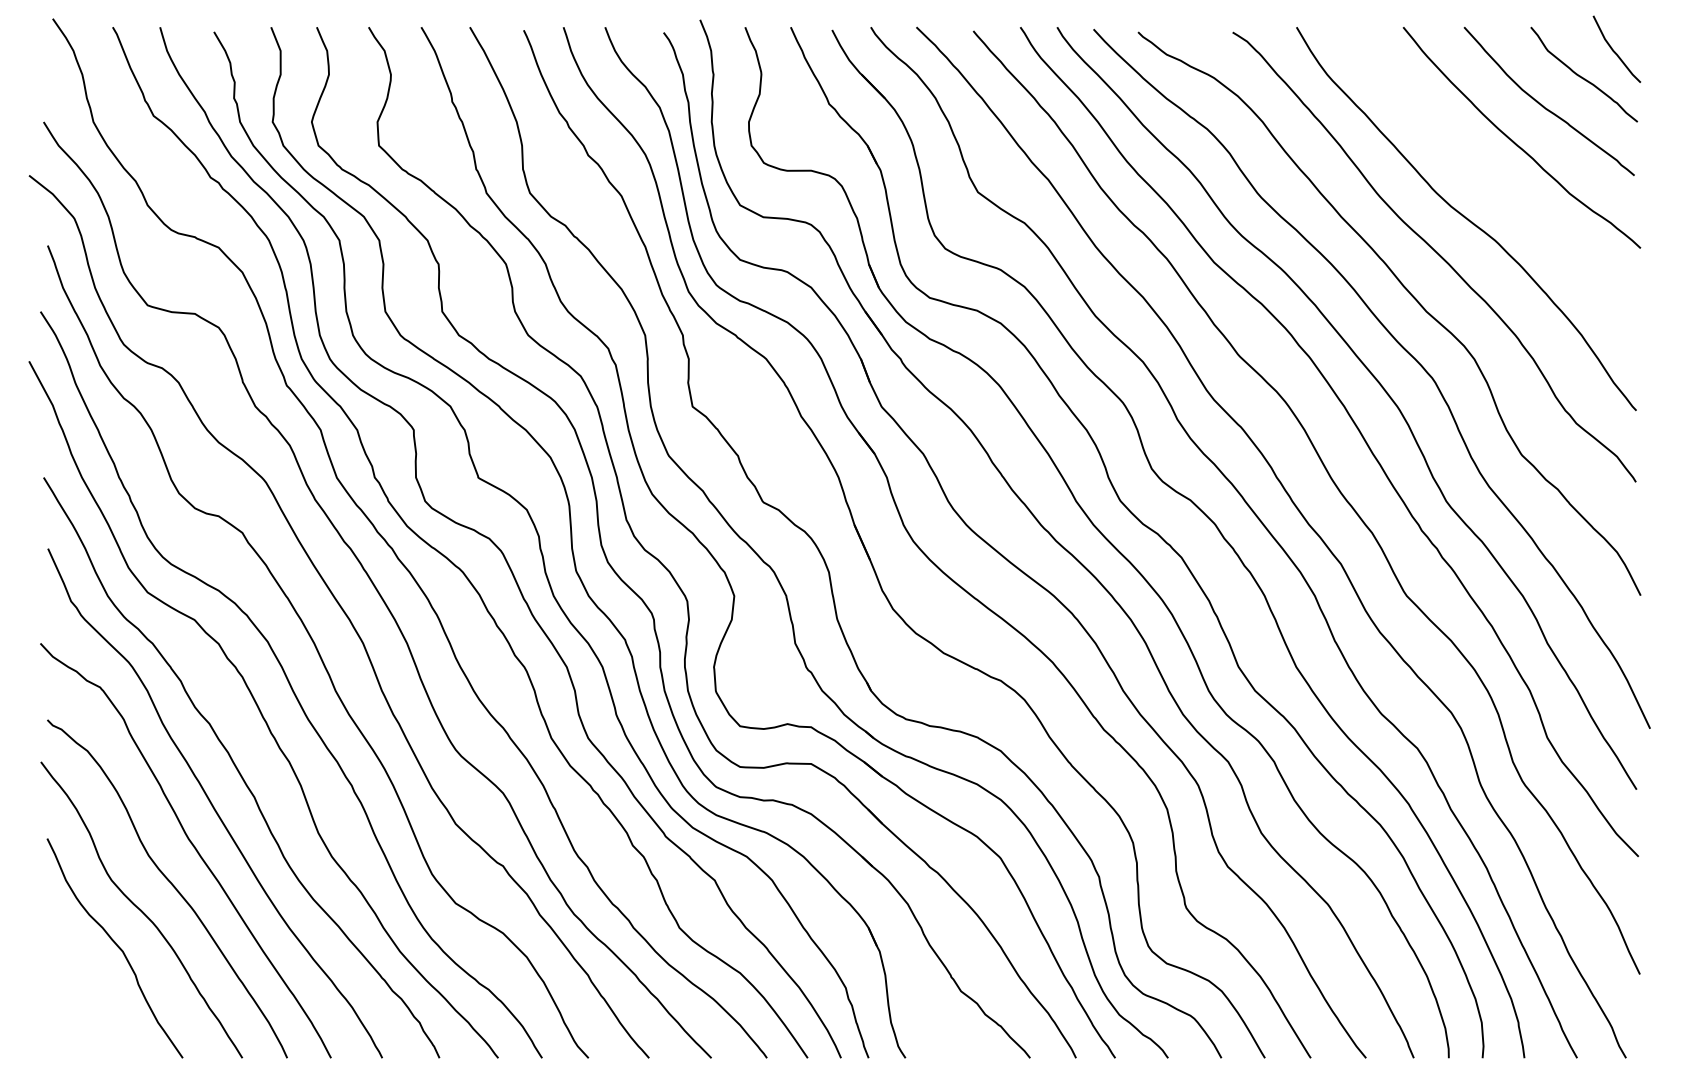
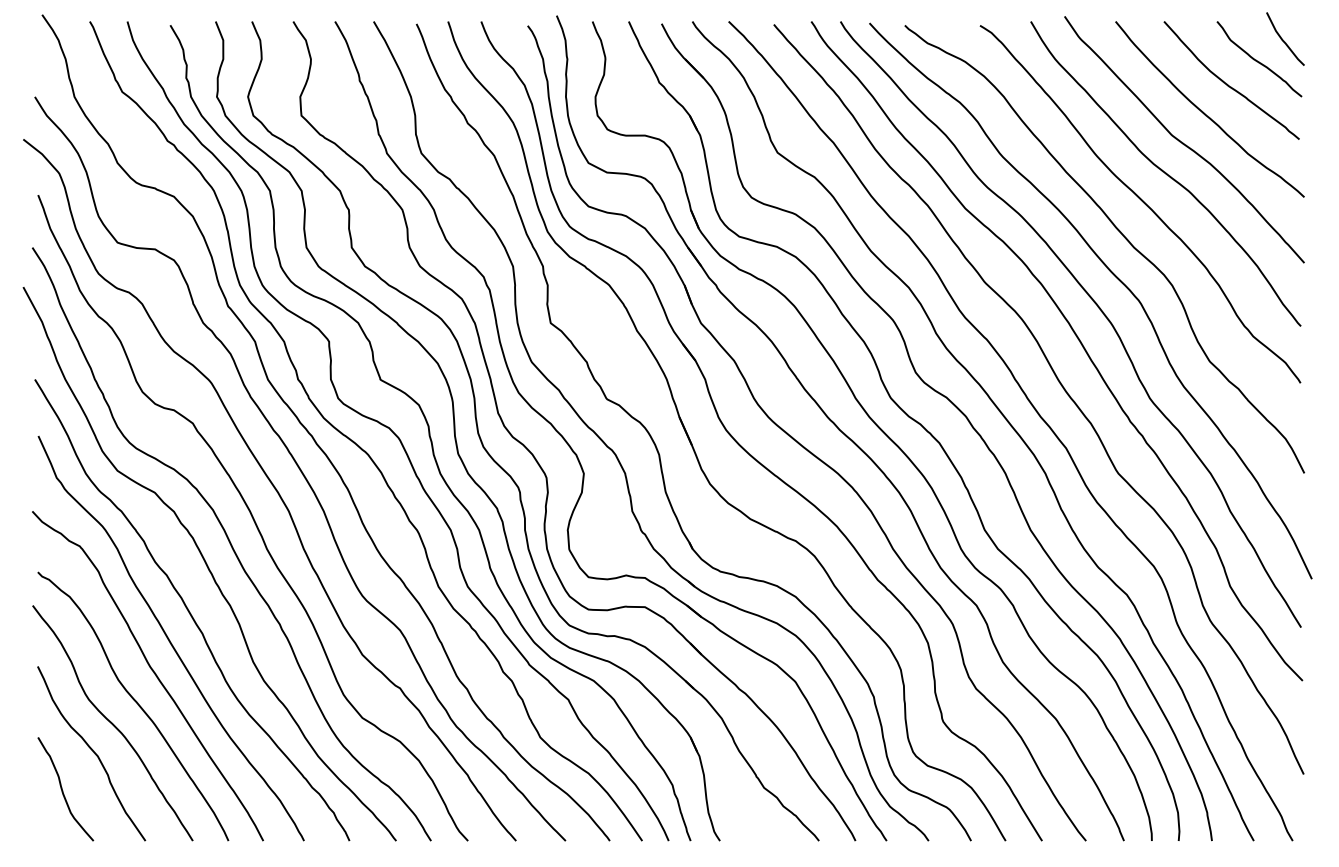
curve: (1488, 179) -> (1183, 142), added
curve: (78, 992) -> (62, 788), added

